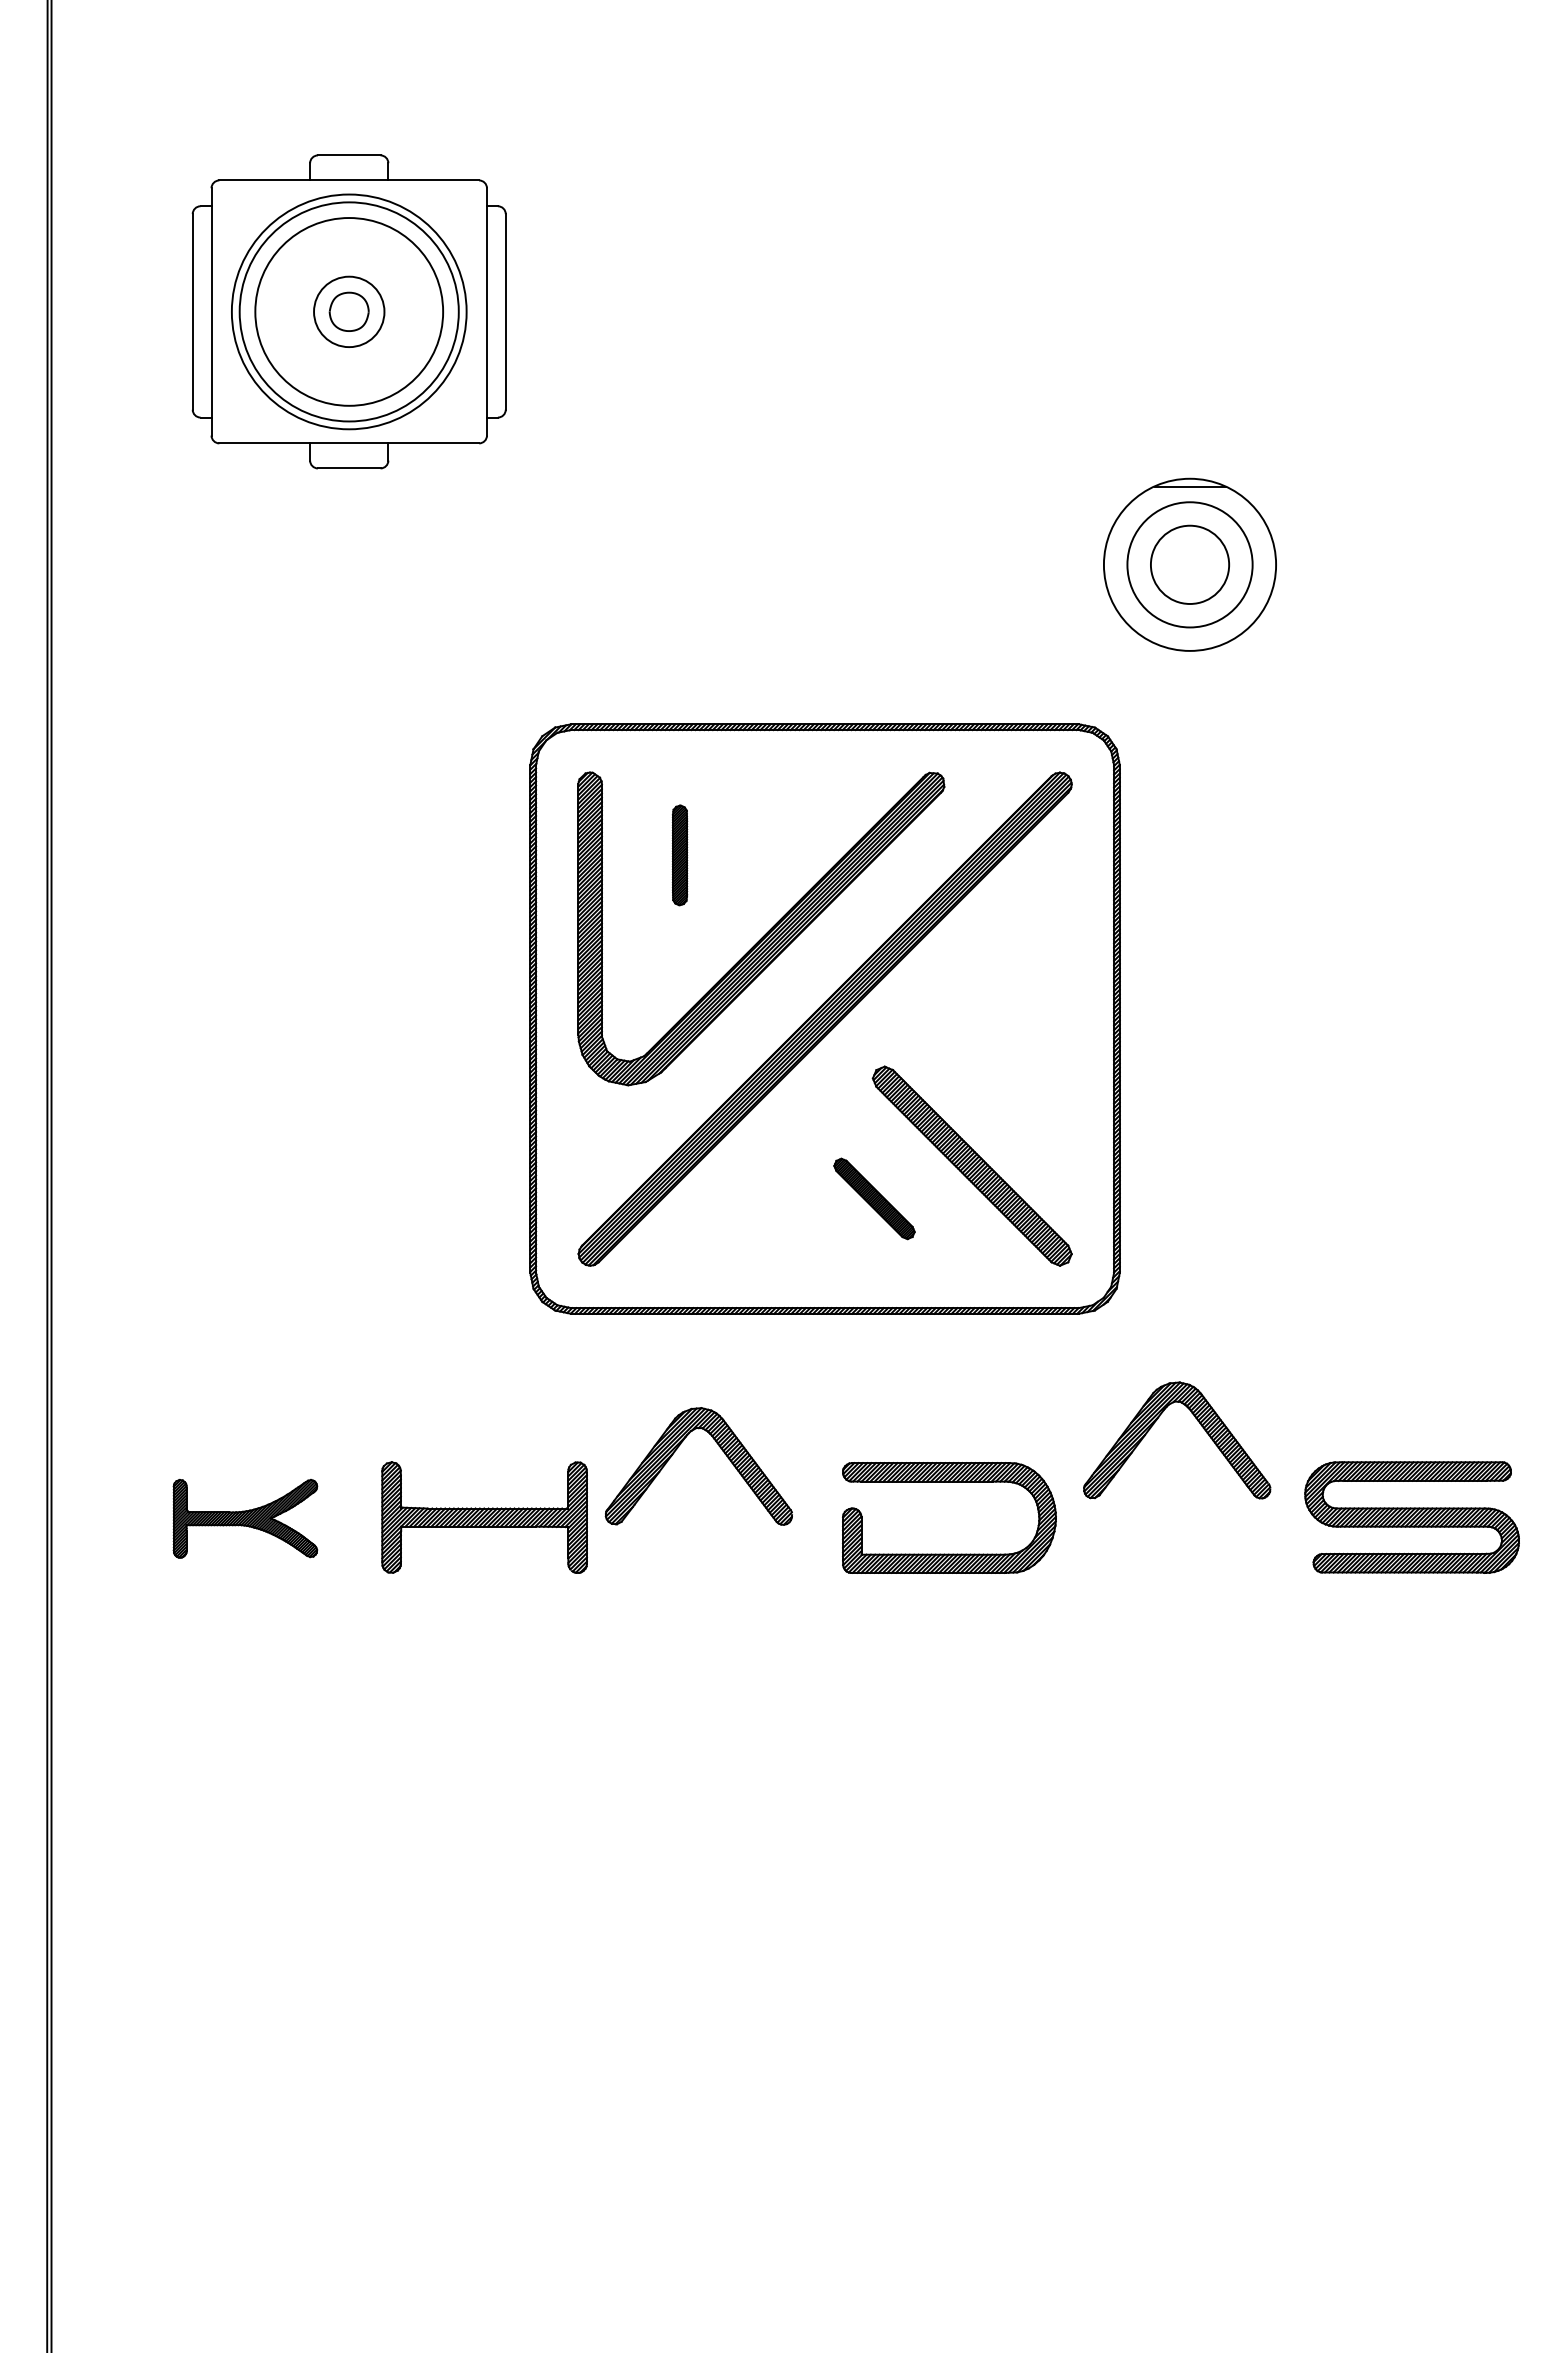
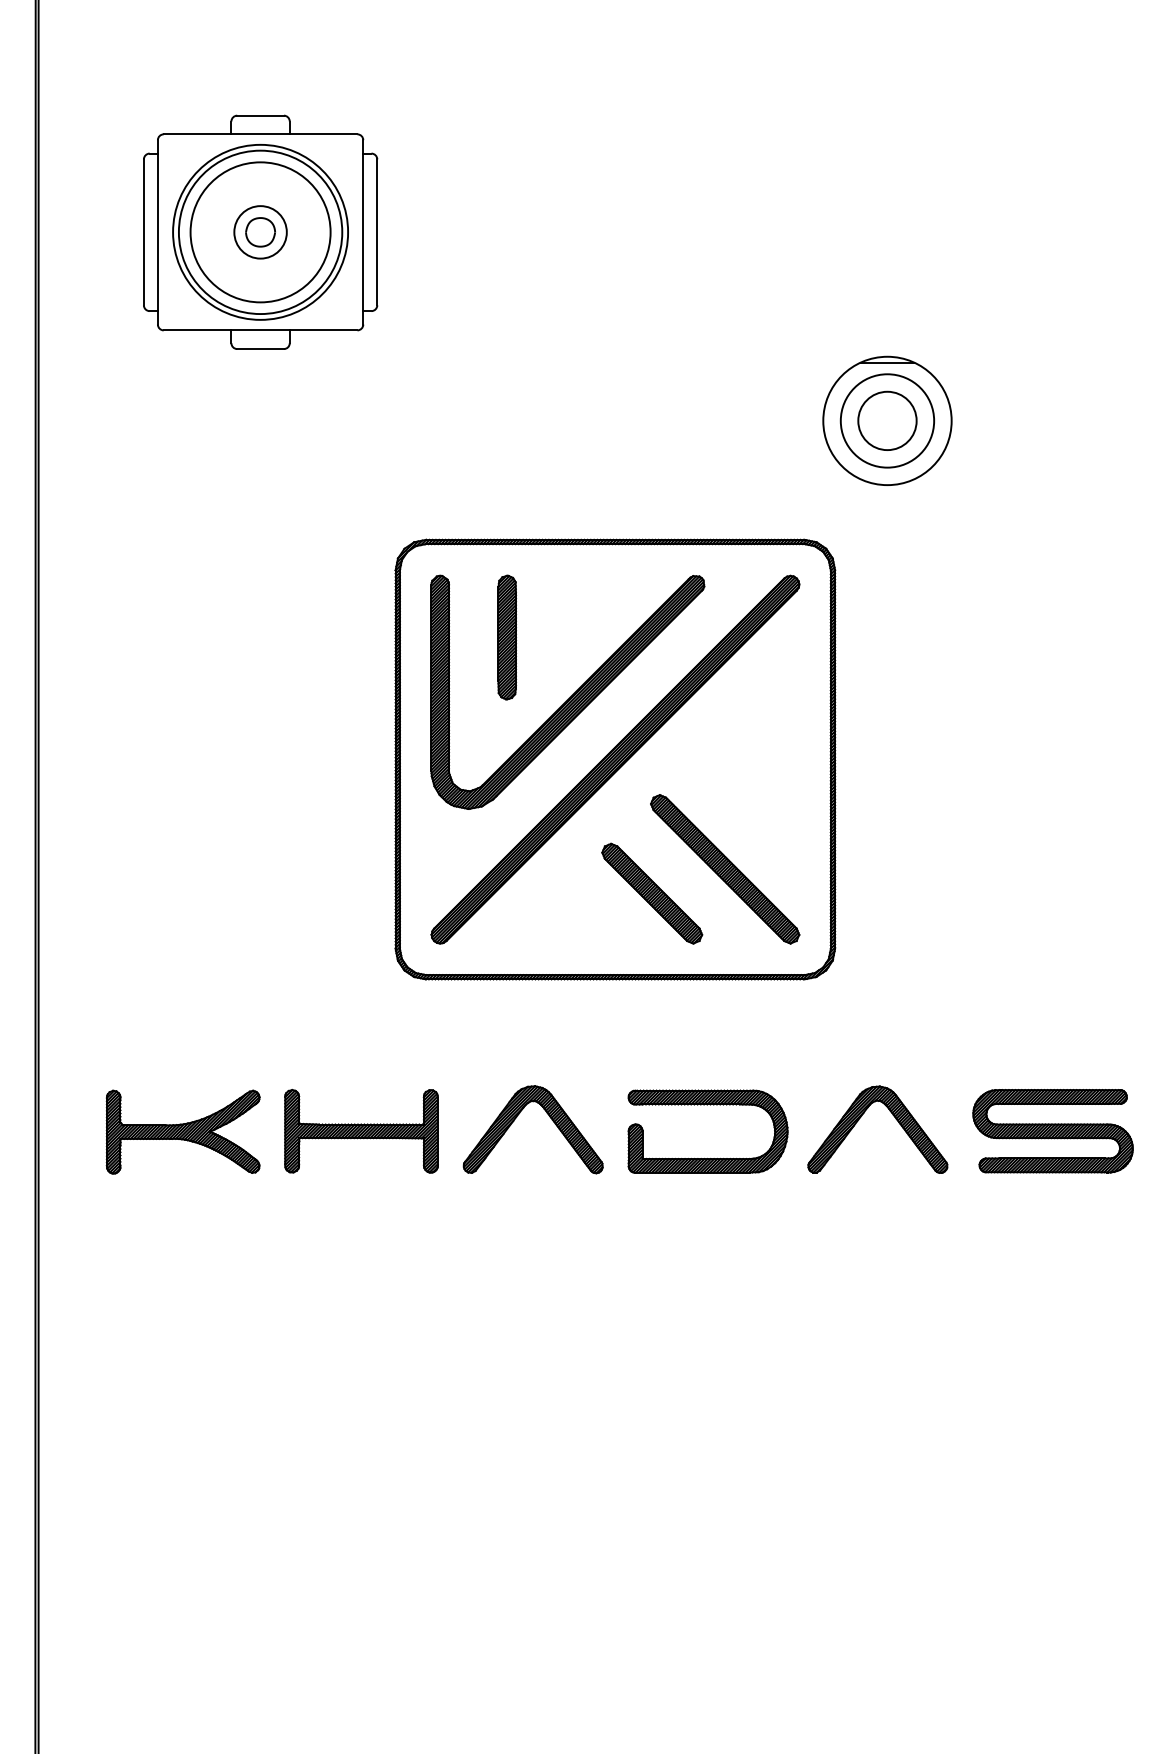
part: (679, 855) -> (506, 637), size x1.67
part: (874, 1198) -> (652, 893), size x1.67
part: (1200, 1425) -> (895, 1118), moved
part: (677, 1449) -> (517, 1117), moved
part: (245, 1518) -> (183, 1131), size x1.43

